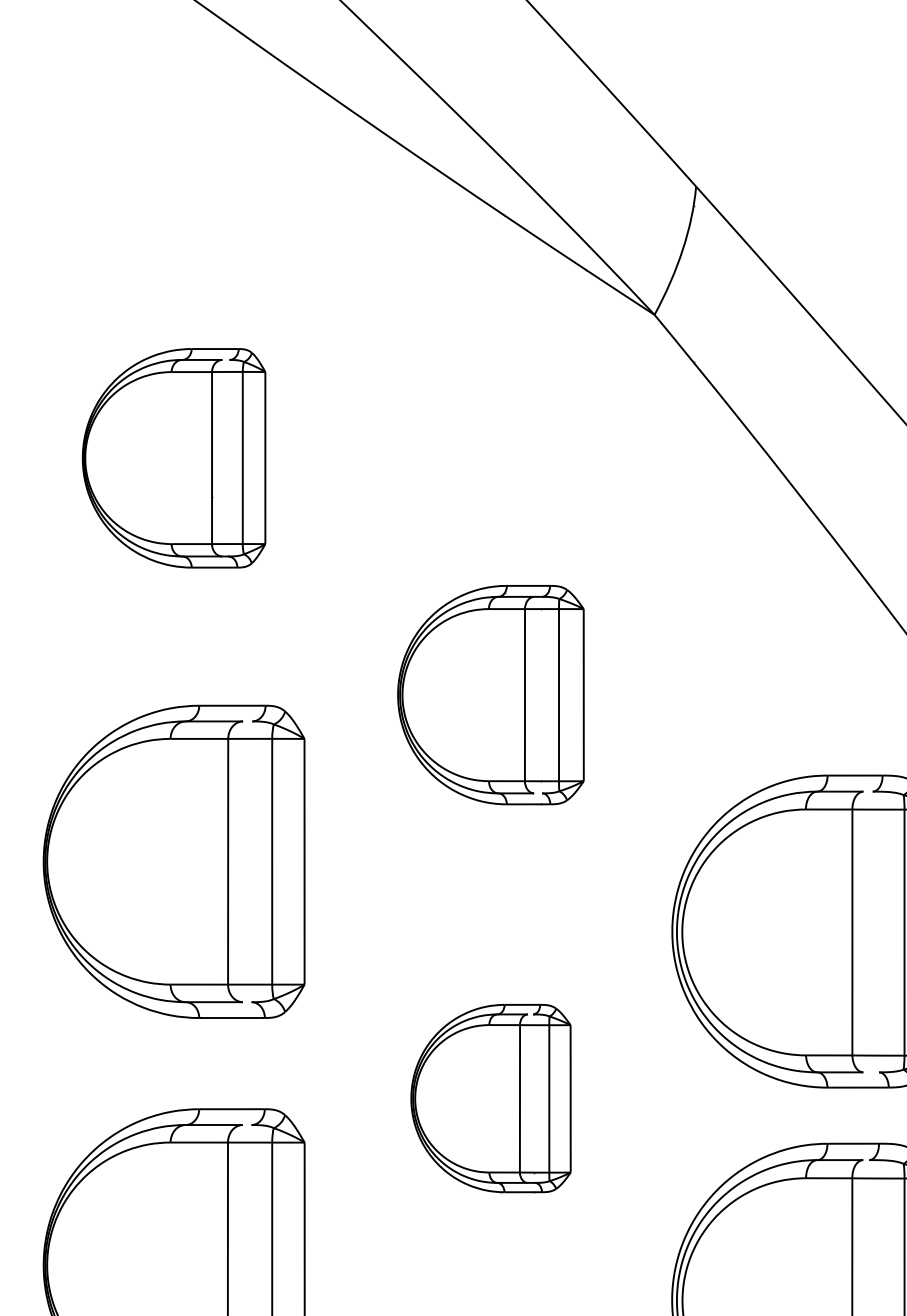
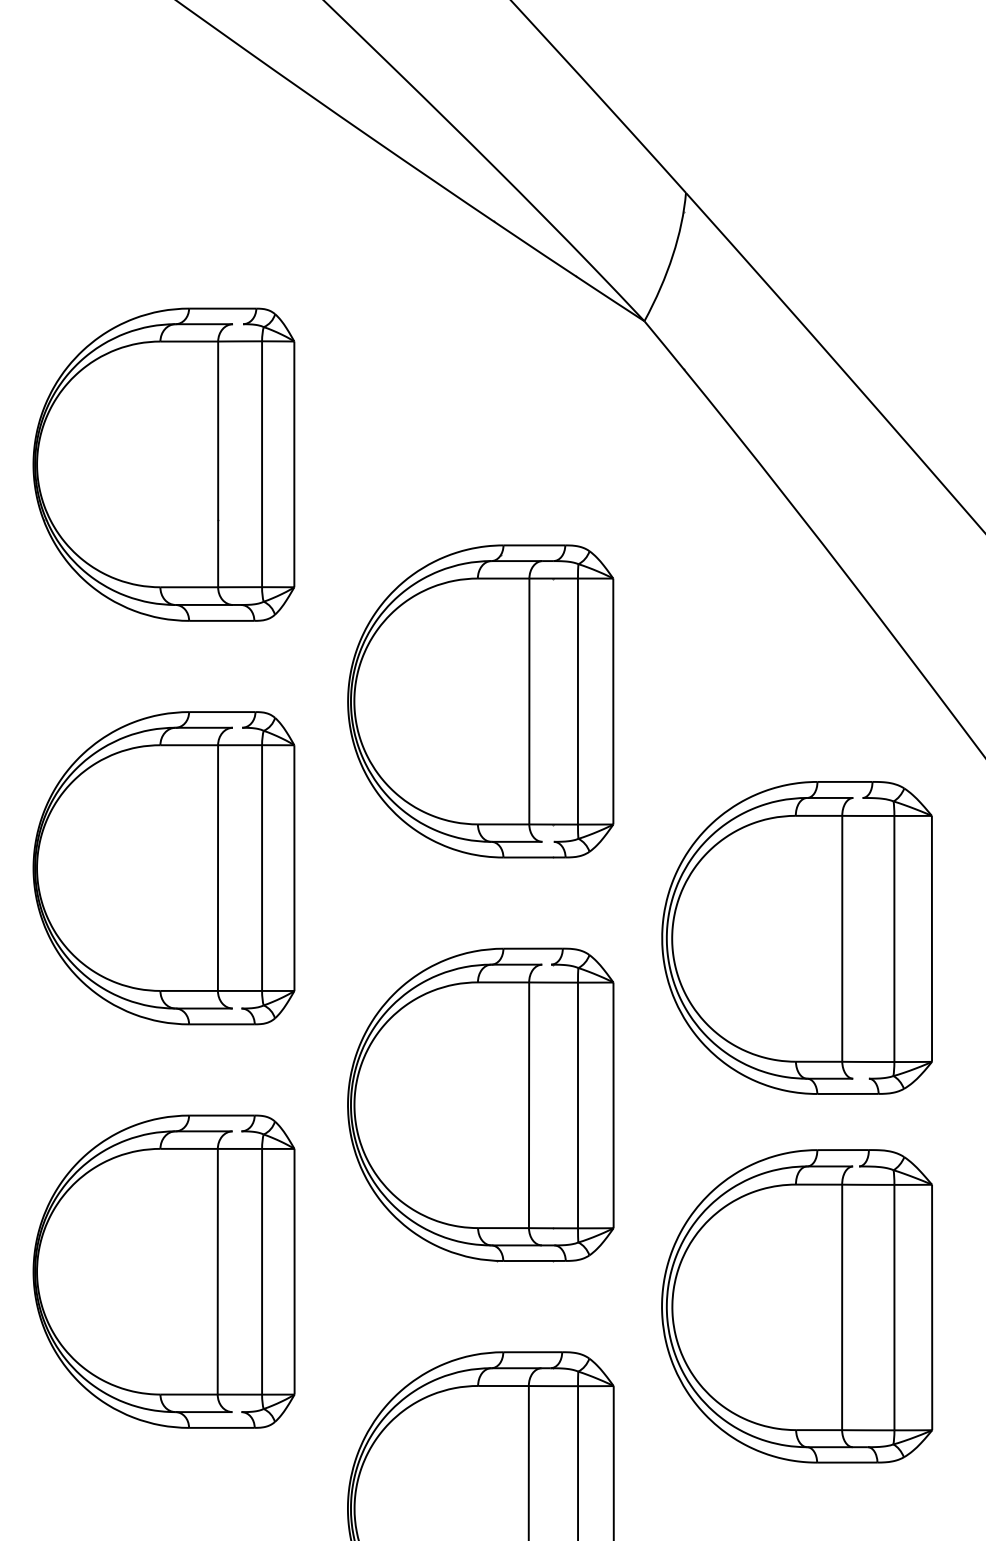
part: (173, 458) -> (163, 464), size x1.43
part: (490, 695) -> (480, 701), size x1.43
part: (490, 1098) -> (480, 1104), size x1.67

